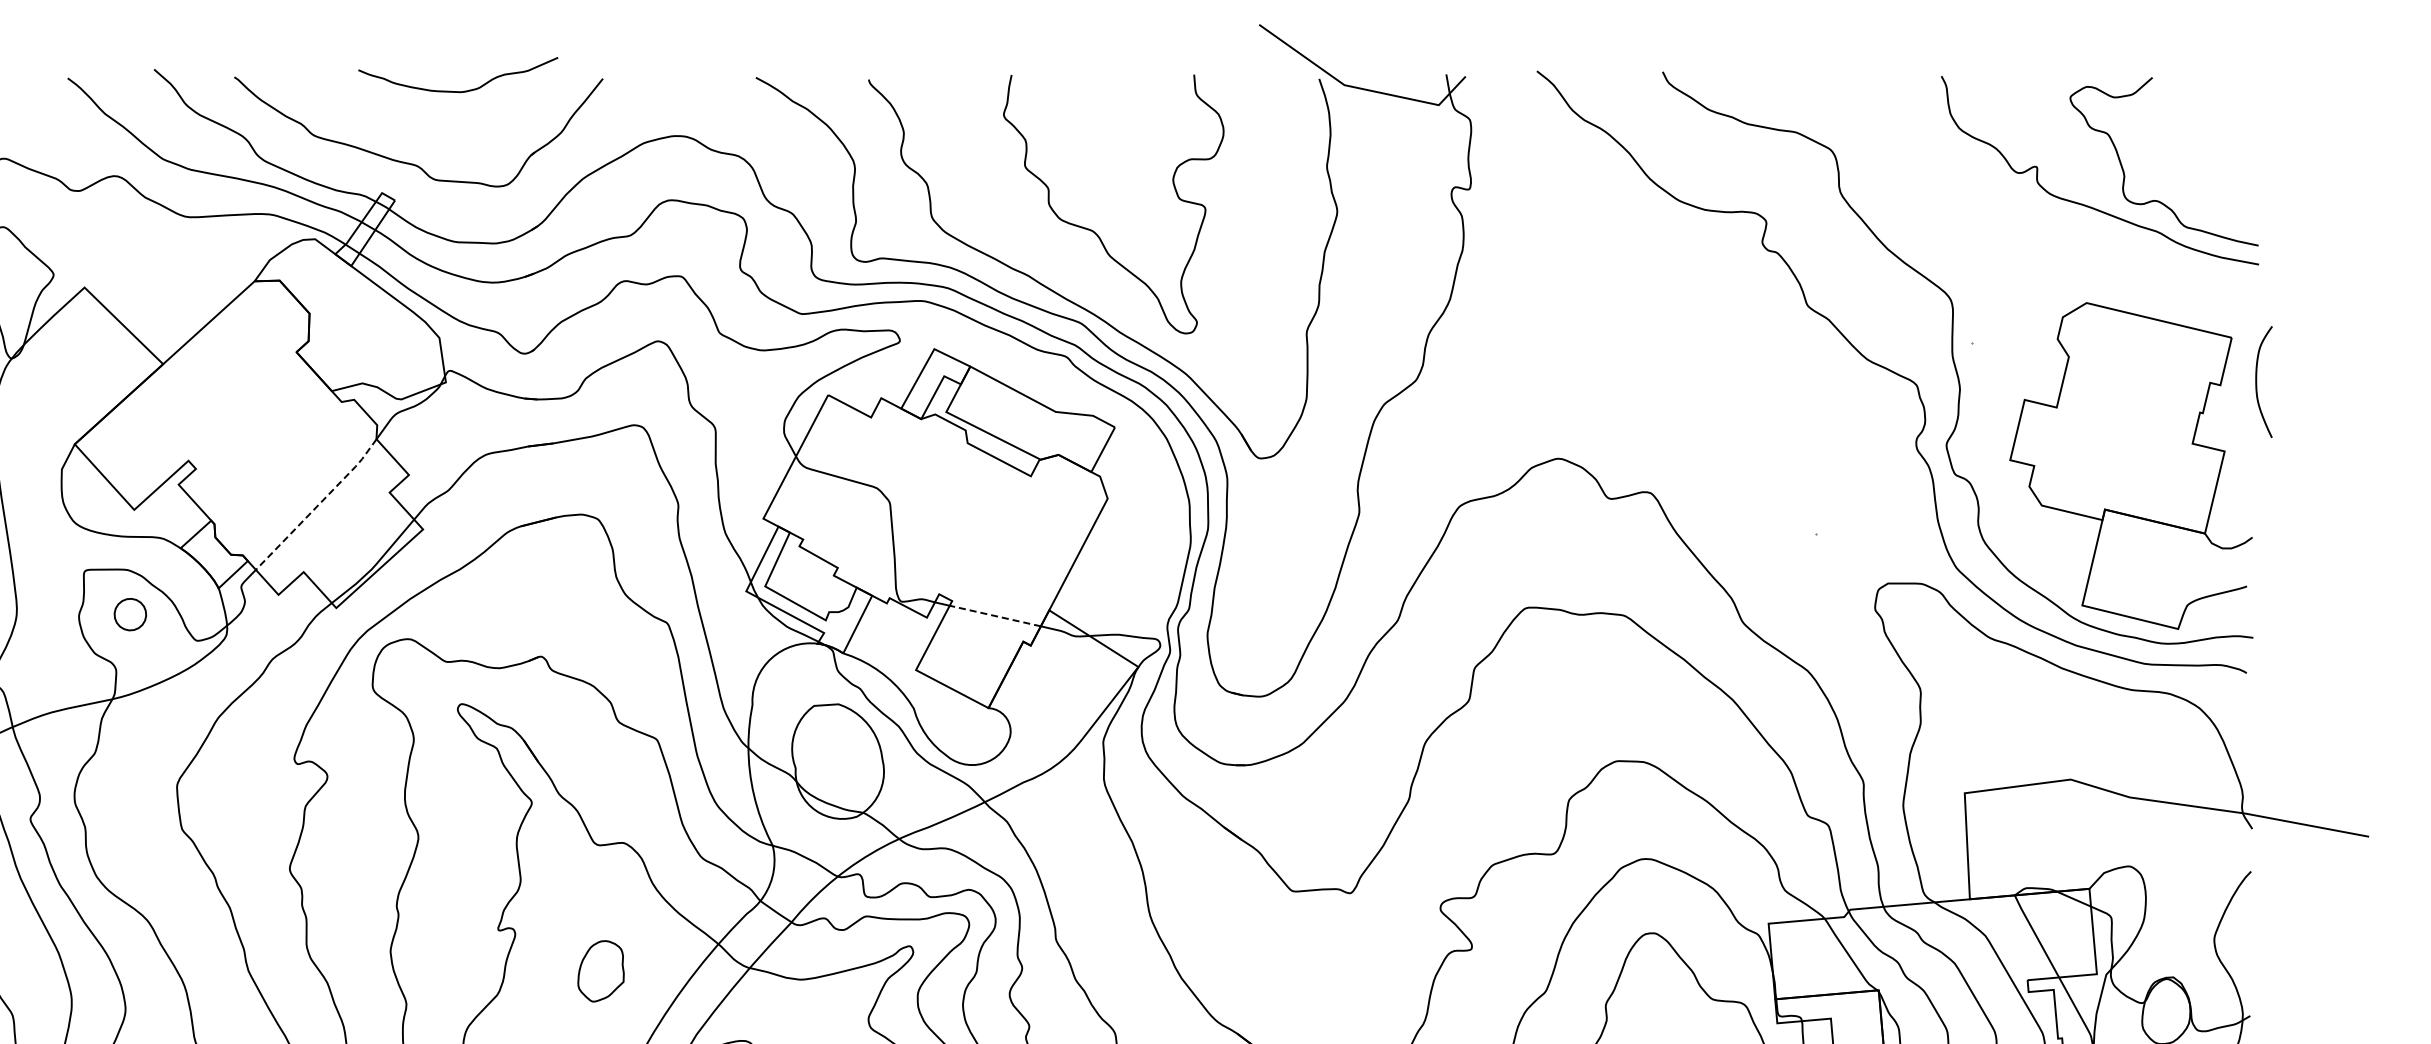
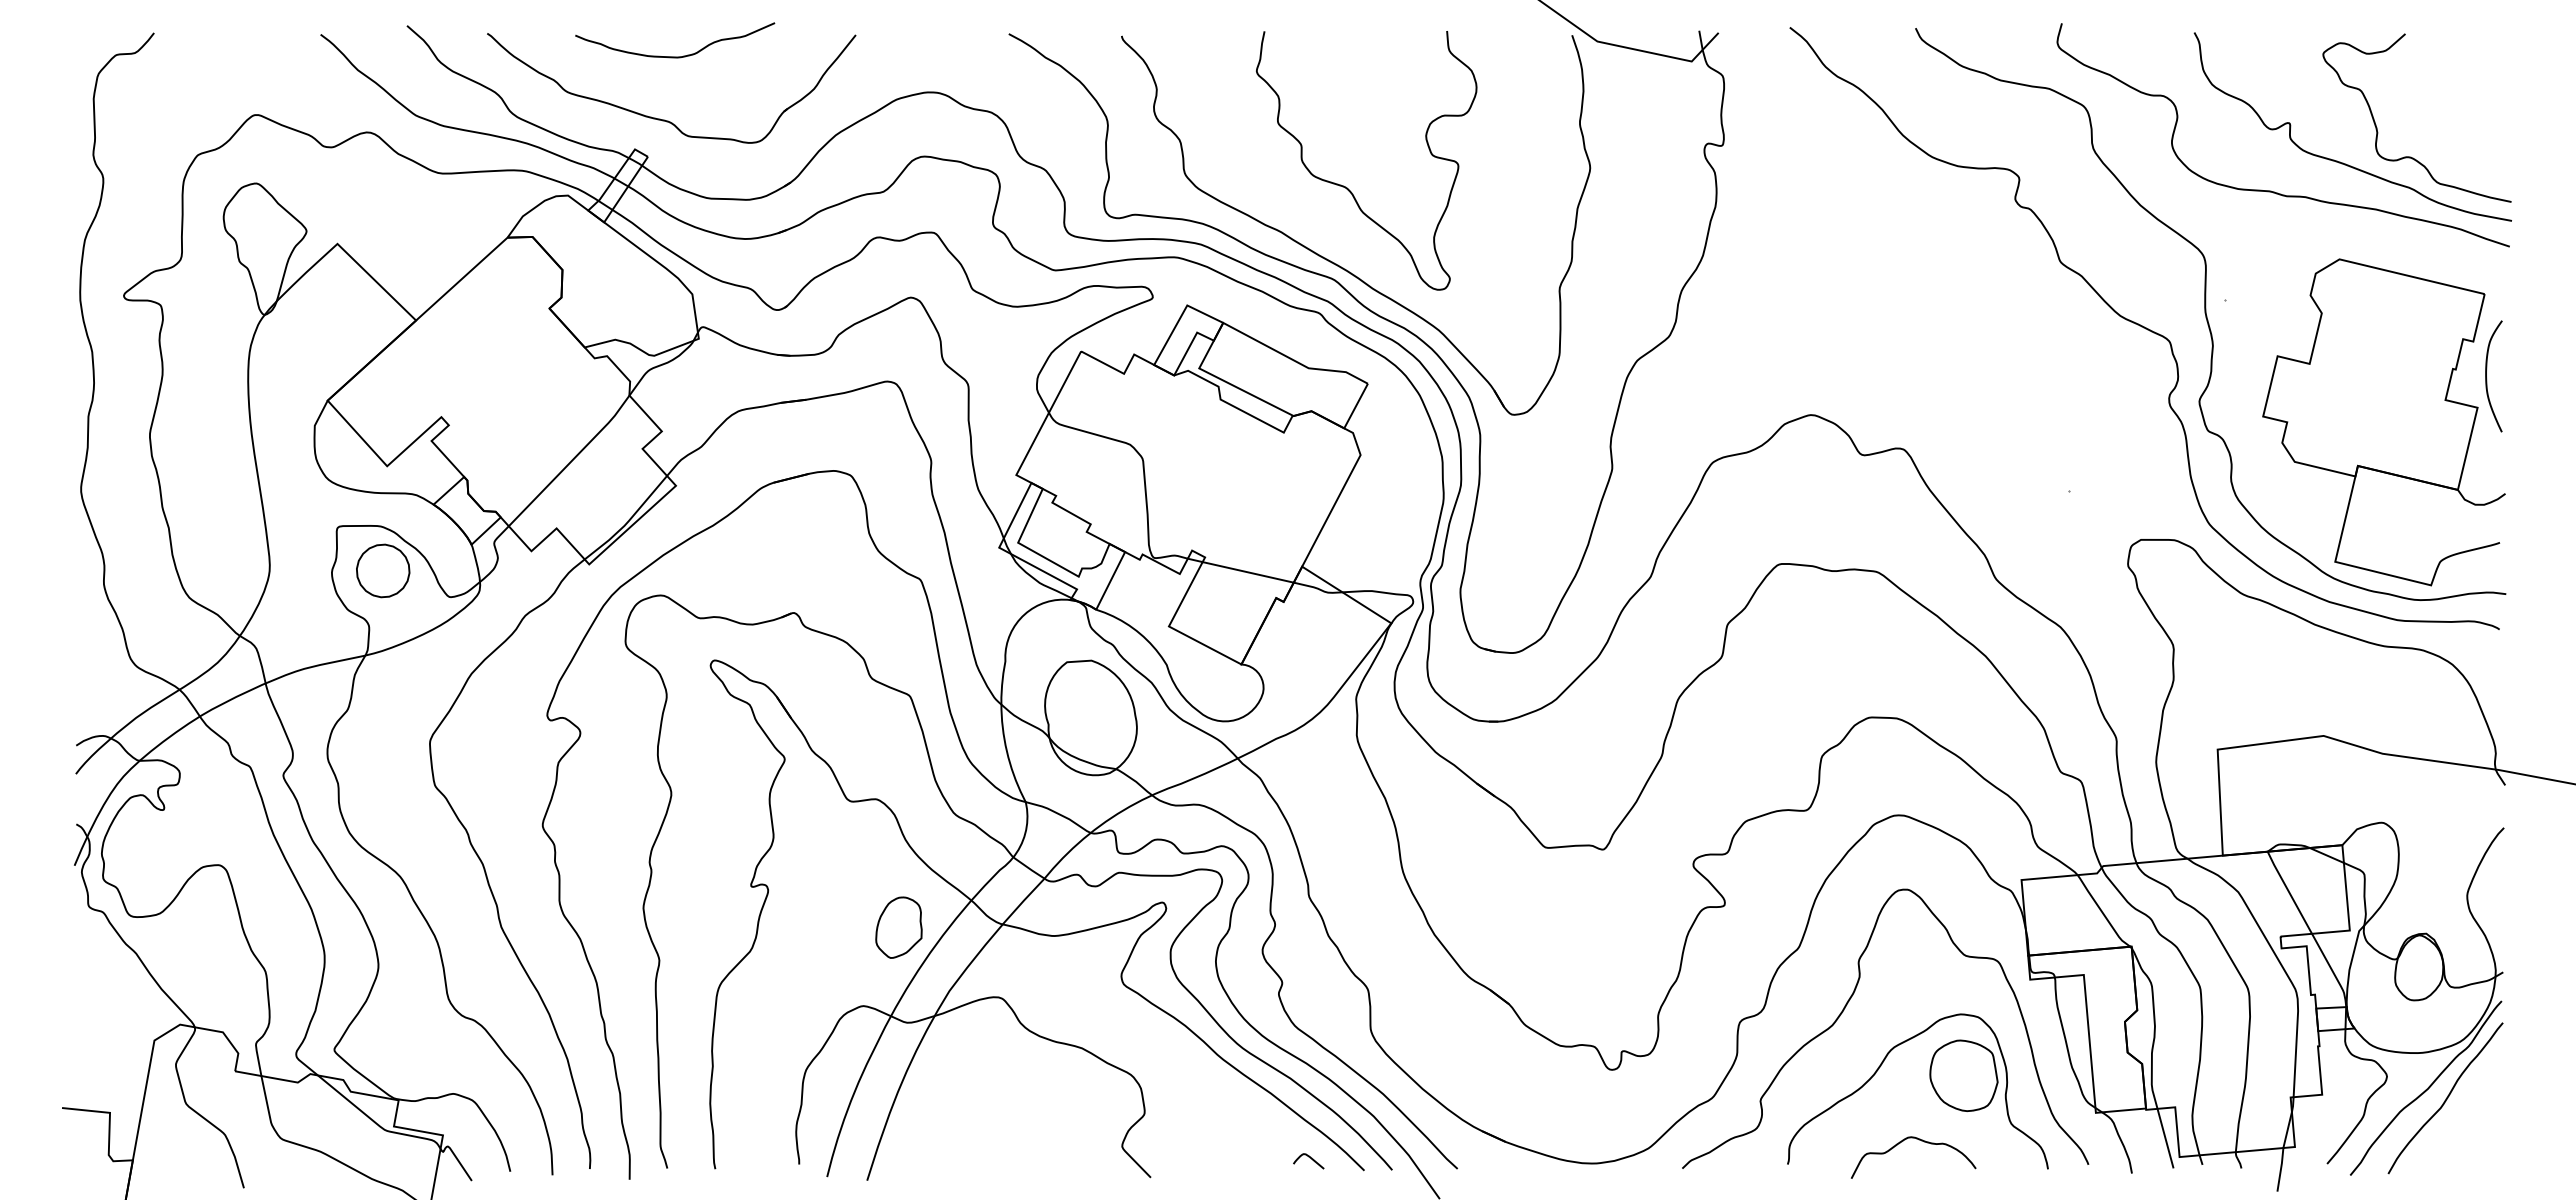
curve: (458, 91) -> (675, 56), moved
curve: (2018, 234) -> (2271, 190), added
curve: (2257, 384) -> (2487, 378), moved
line: (318, 505) -> (571, 461), dashed -> solid
part: (130, 614) -> (383, 570), size x1.67
line: (995, 616) -> (1248, 572), dashed -> solid
part: (600, 971) -> (898, 927), moved

